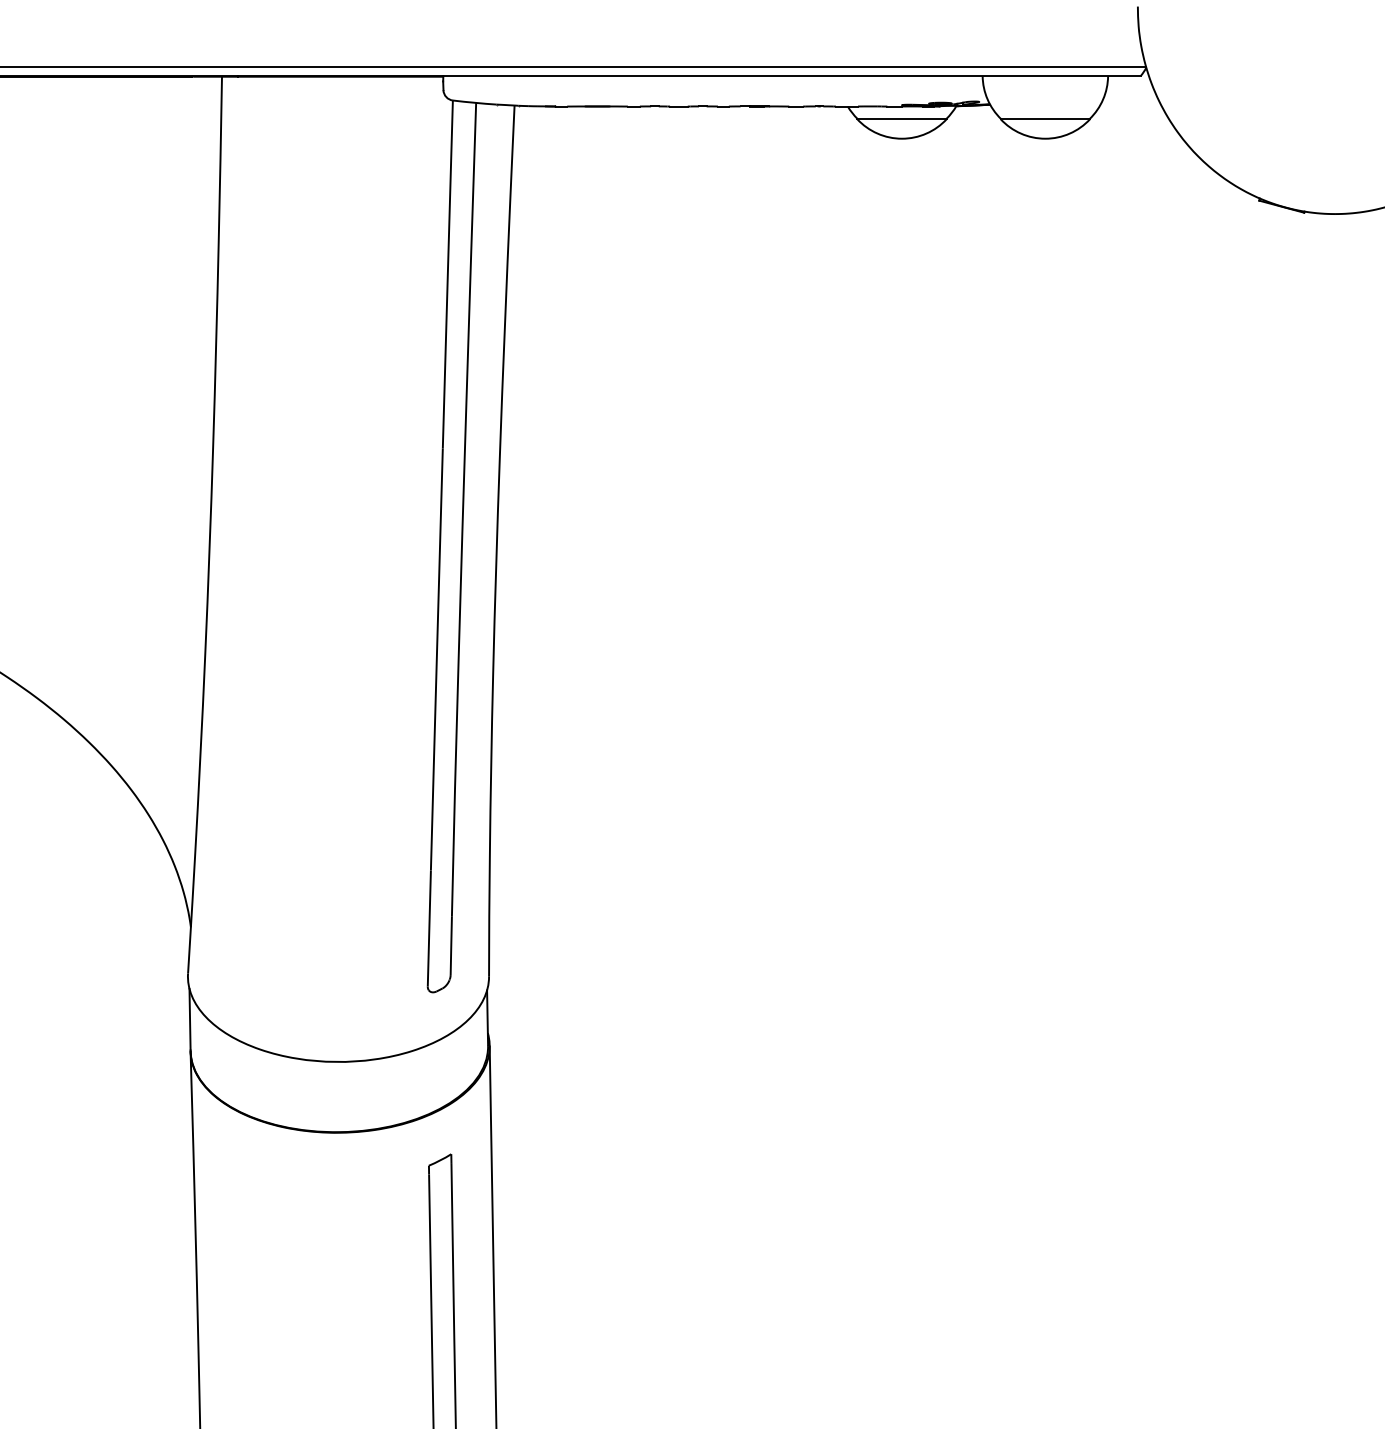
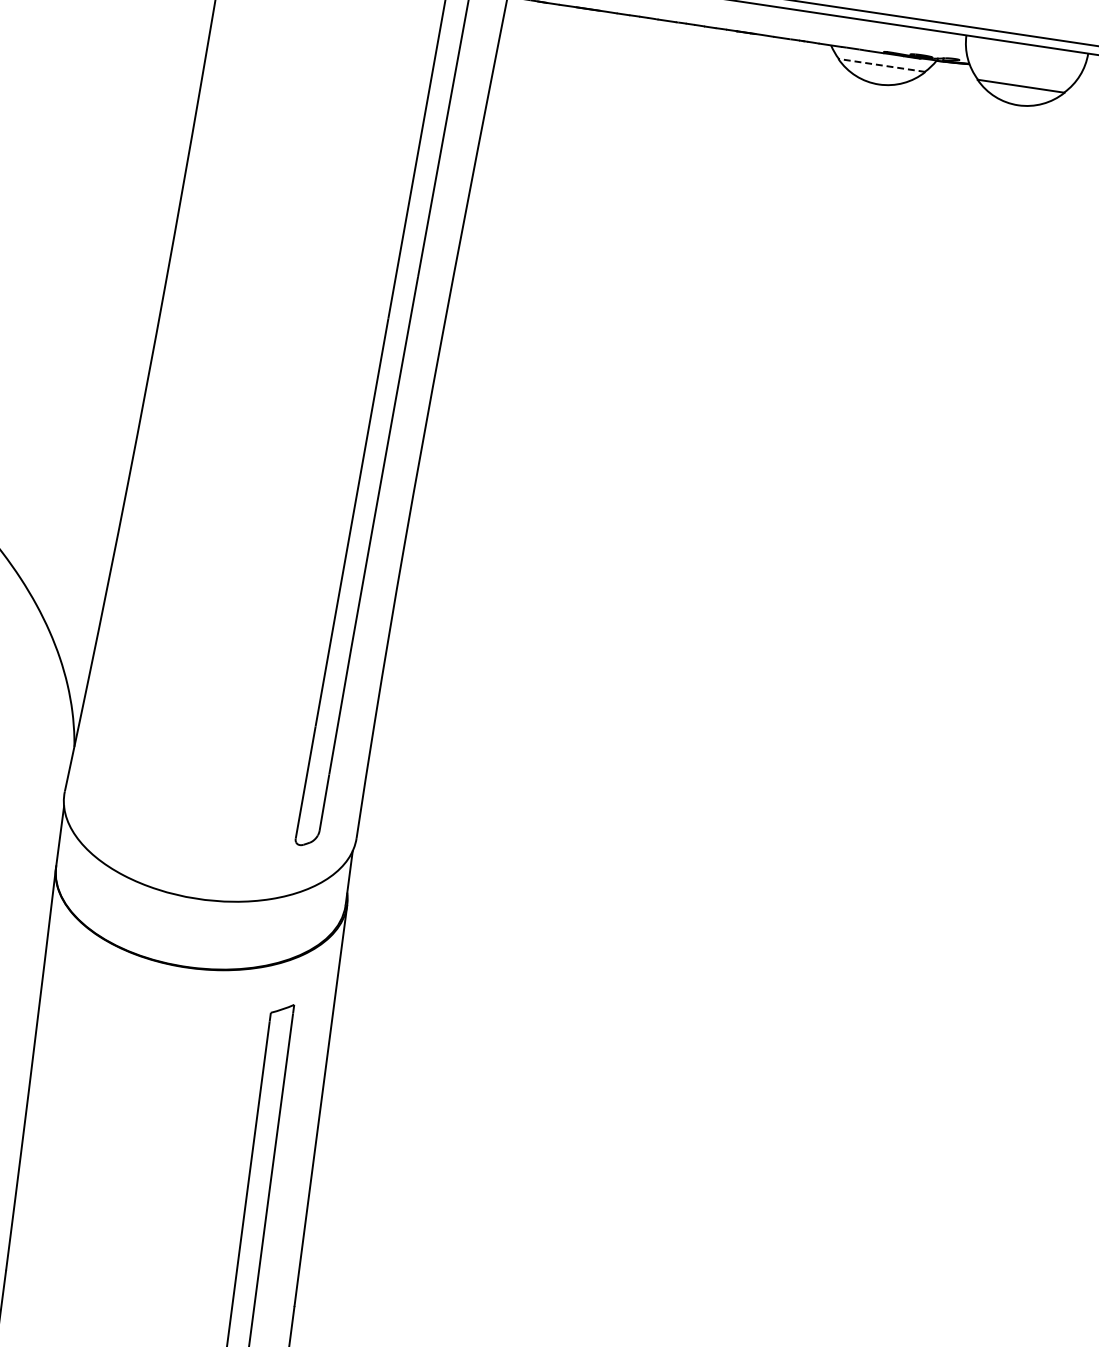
line: (902, 119) -> (882, 65), solid -> dashed

